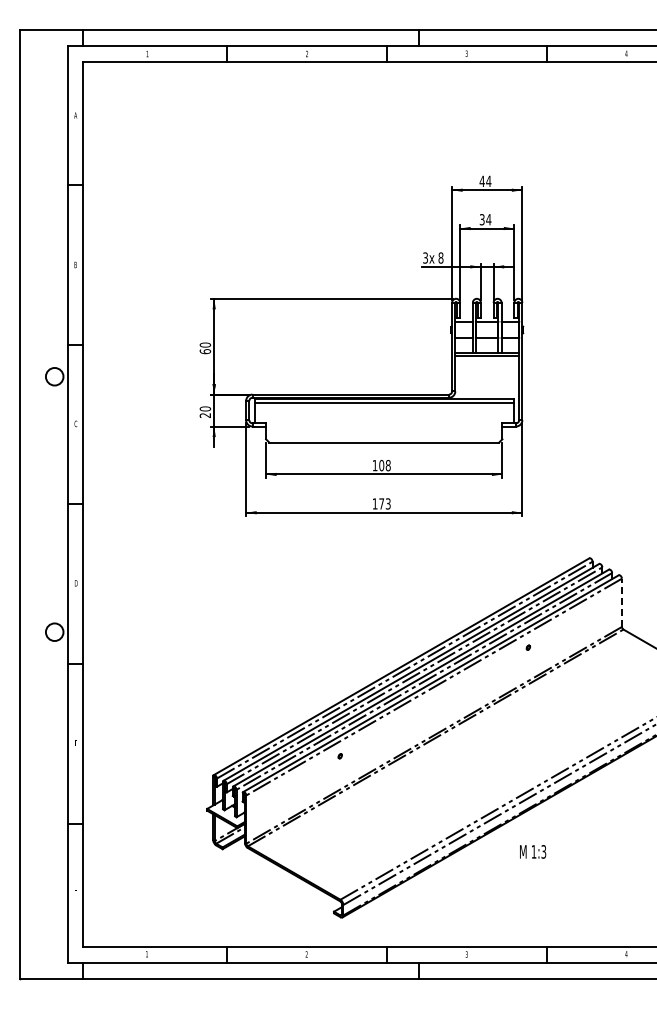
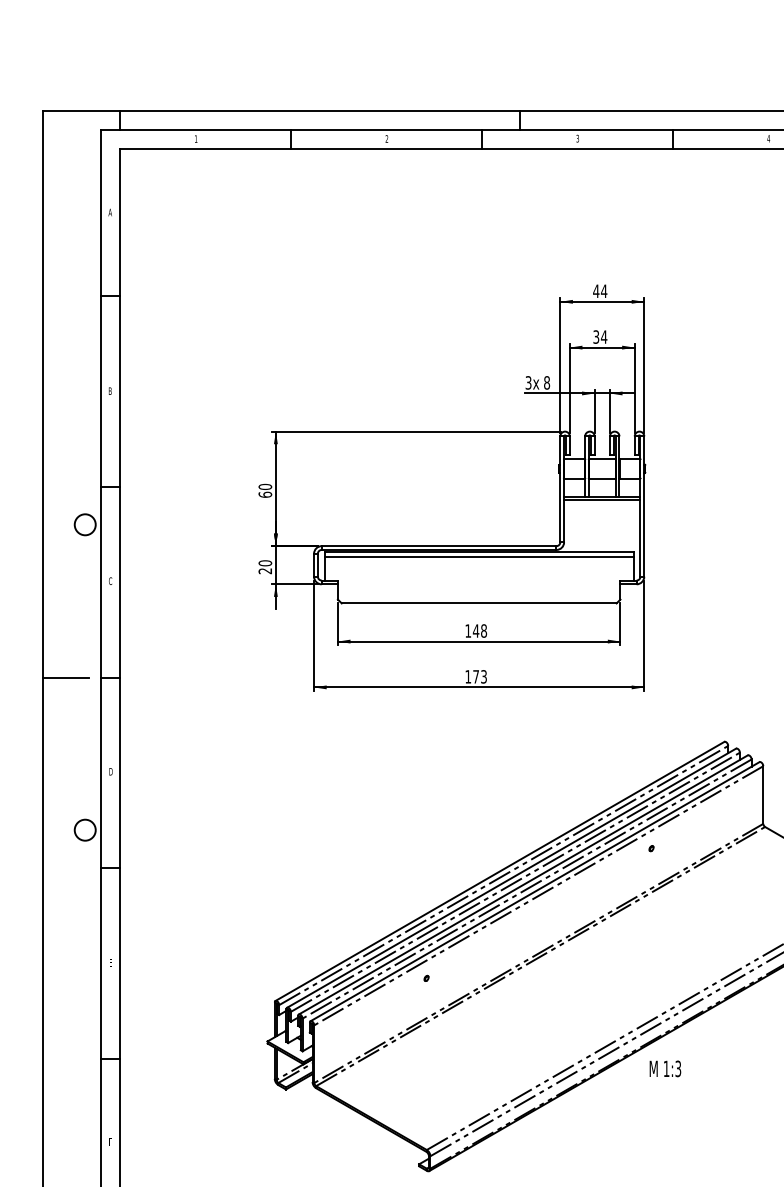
text: (381, 465) -> (475, 630), 108 -> 148
line: (38, 504) -> (65, 677), added
line: (621, 602) -> (762, 794), dashed -> solid
text: (533, 851) -> (665, 1068), moved

